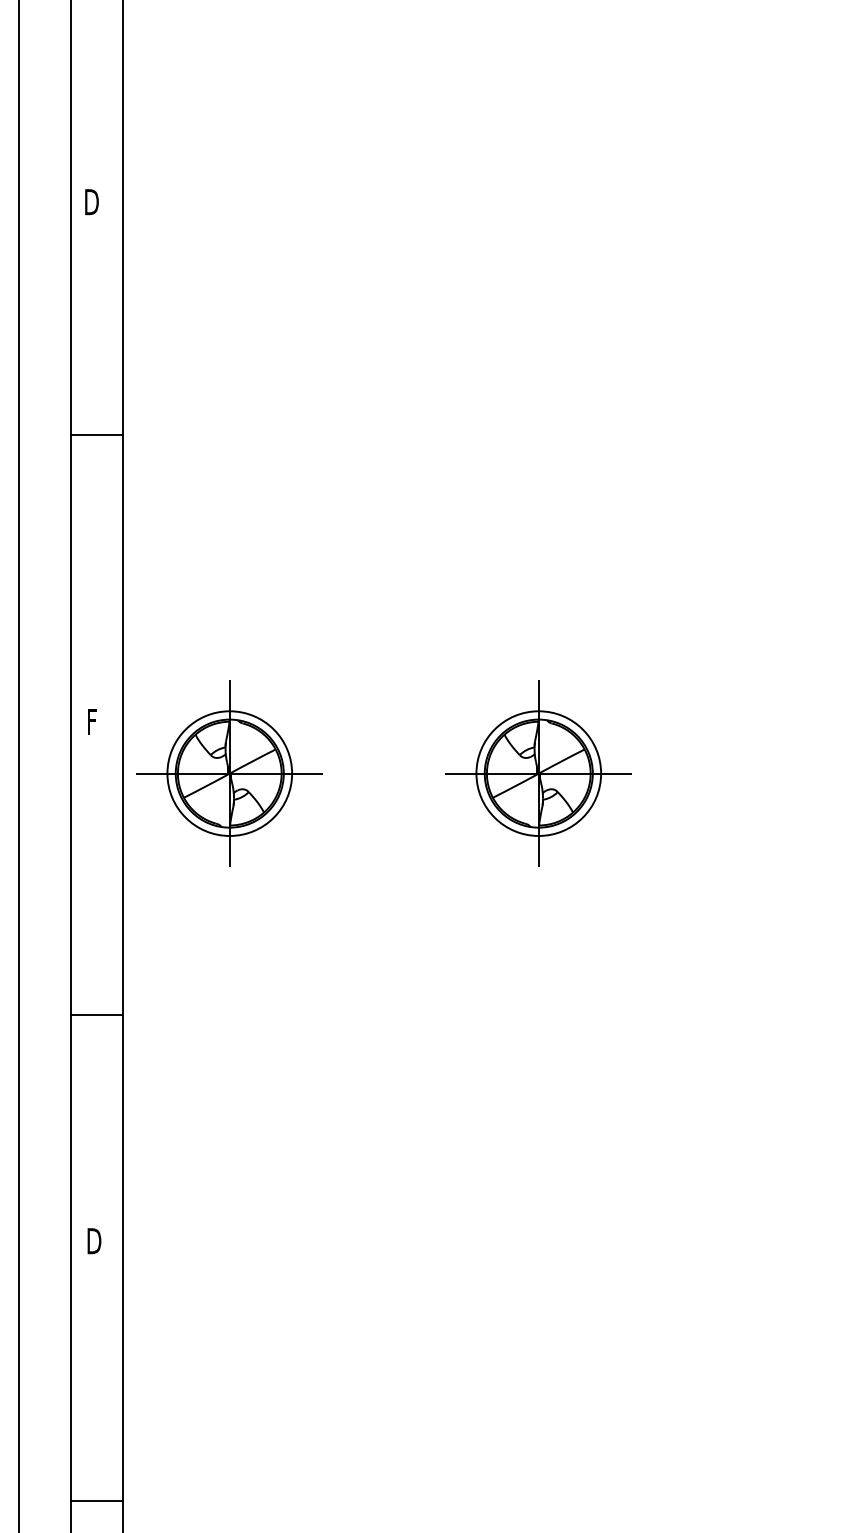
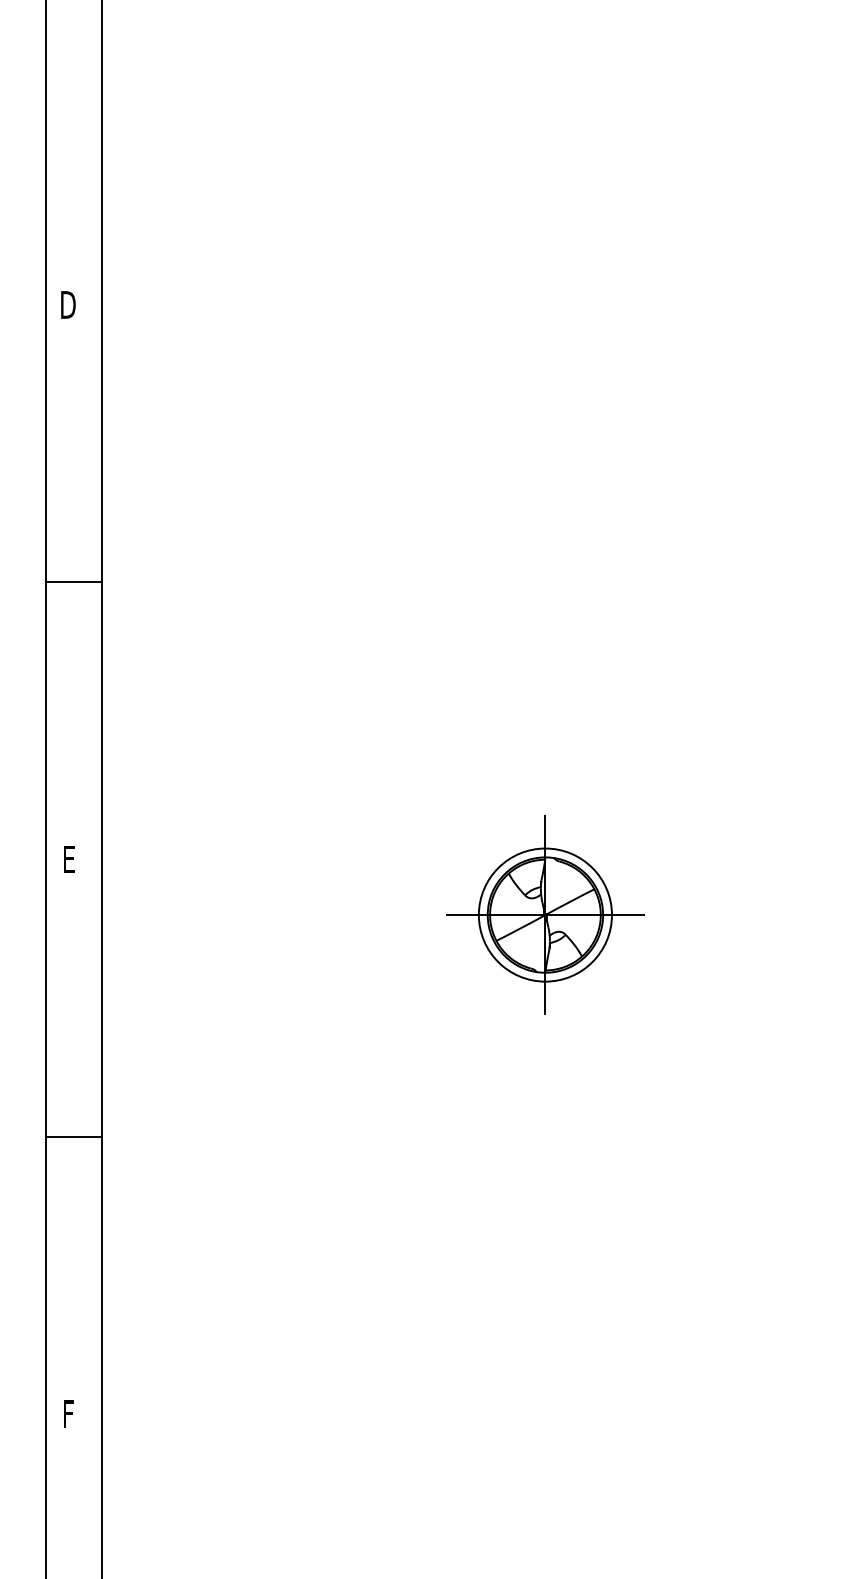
line: (97, 434) -> (74, 581), moved
text: (93, 721) -> (70, 859), F -> E
part: (229, 773) -> (215, 914), removed
line: (97, 1015) -> (74, 1137), moved
text: (94, 1241) -> (71, 1414), D -> F

